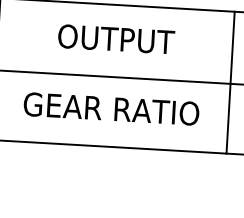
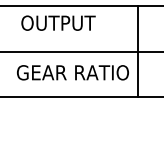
text: (116, 38) -> (58, 22), moved
line: (229, 82) -> (137, 51), moved

